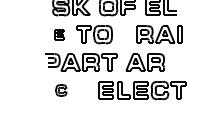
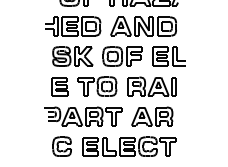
part: (59, 34) -> (59, 86), size x1.67
part: (158, 34) -> (151, 86), moved
part: (60, 90) -> (61, 146), size x1.67
part: (142, 90) -> (129, 146), moved

